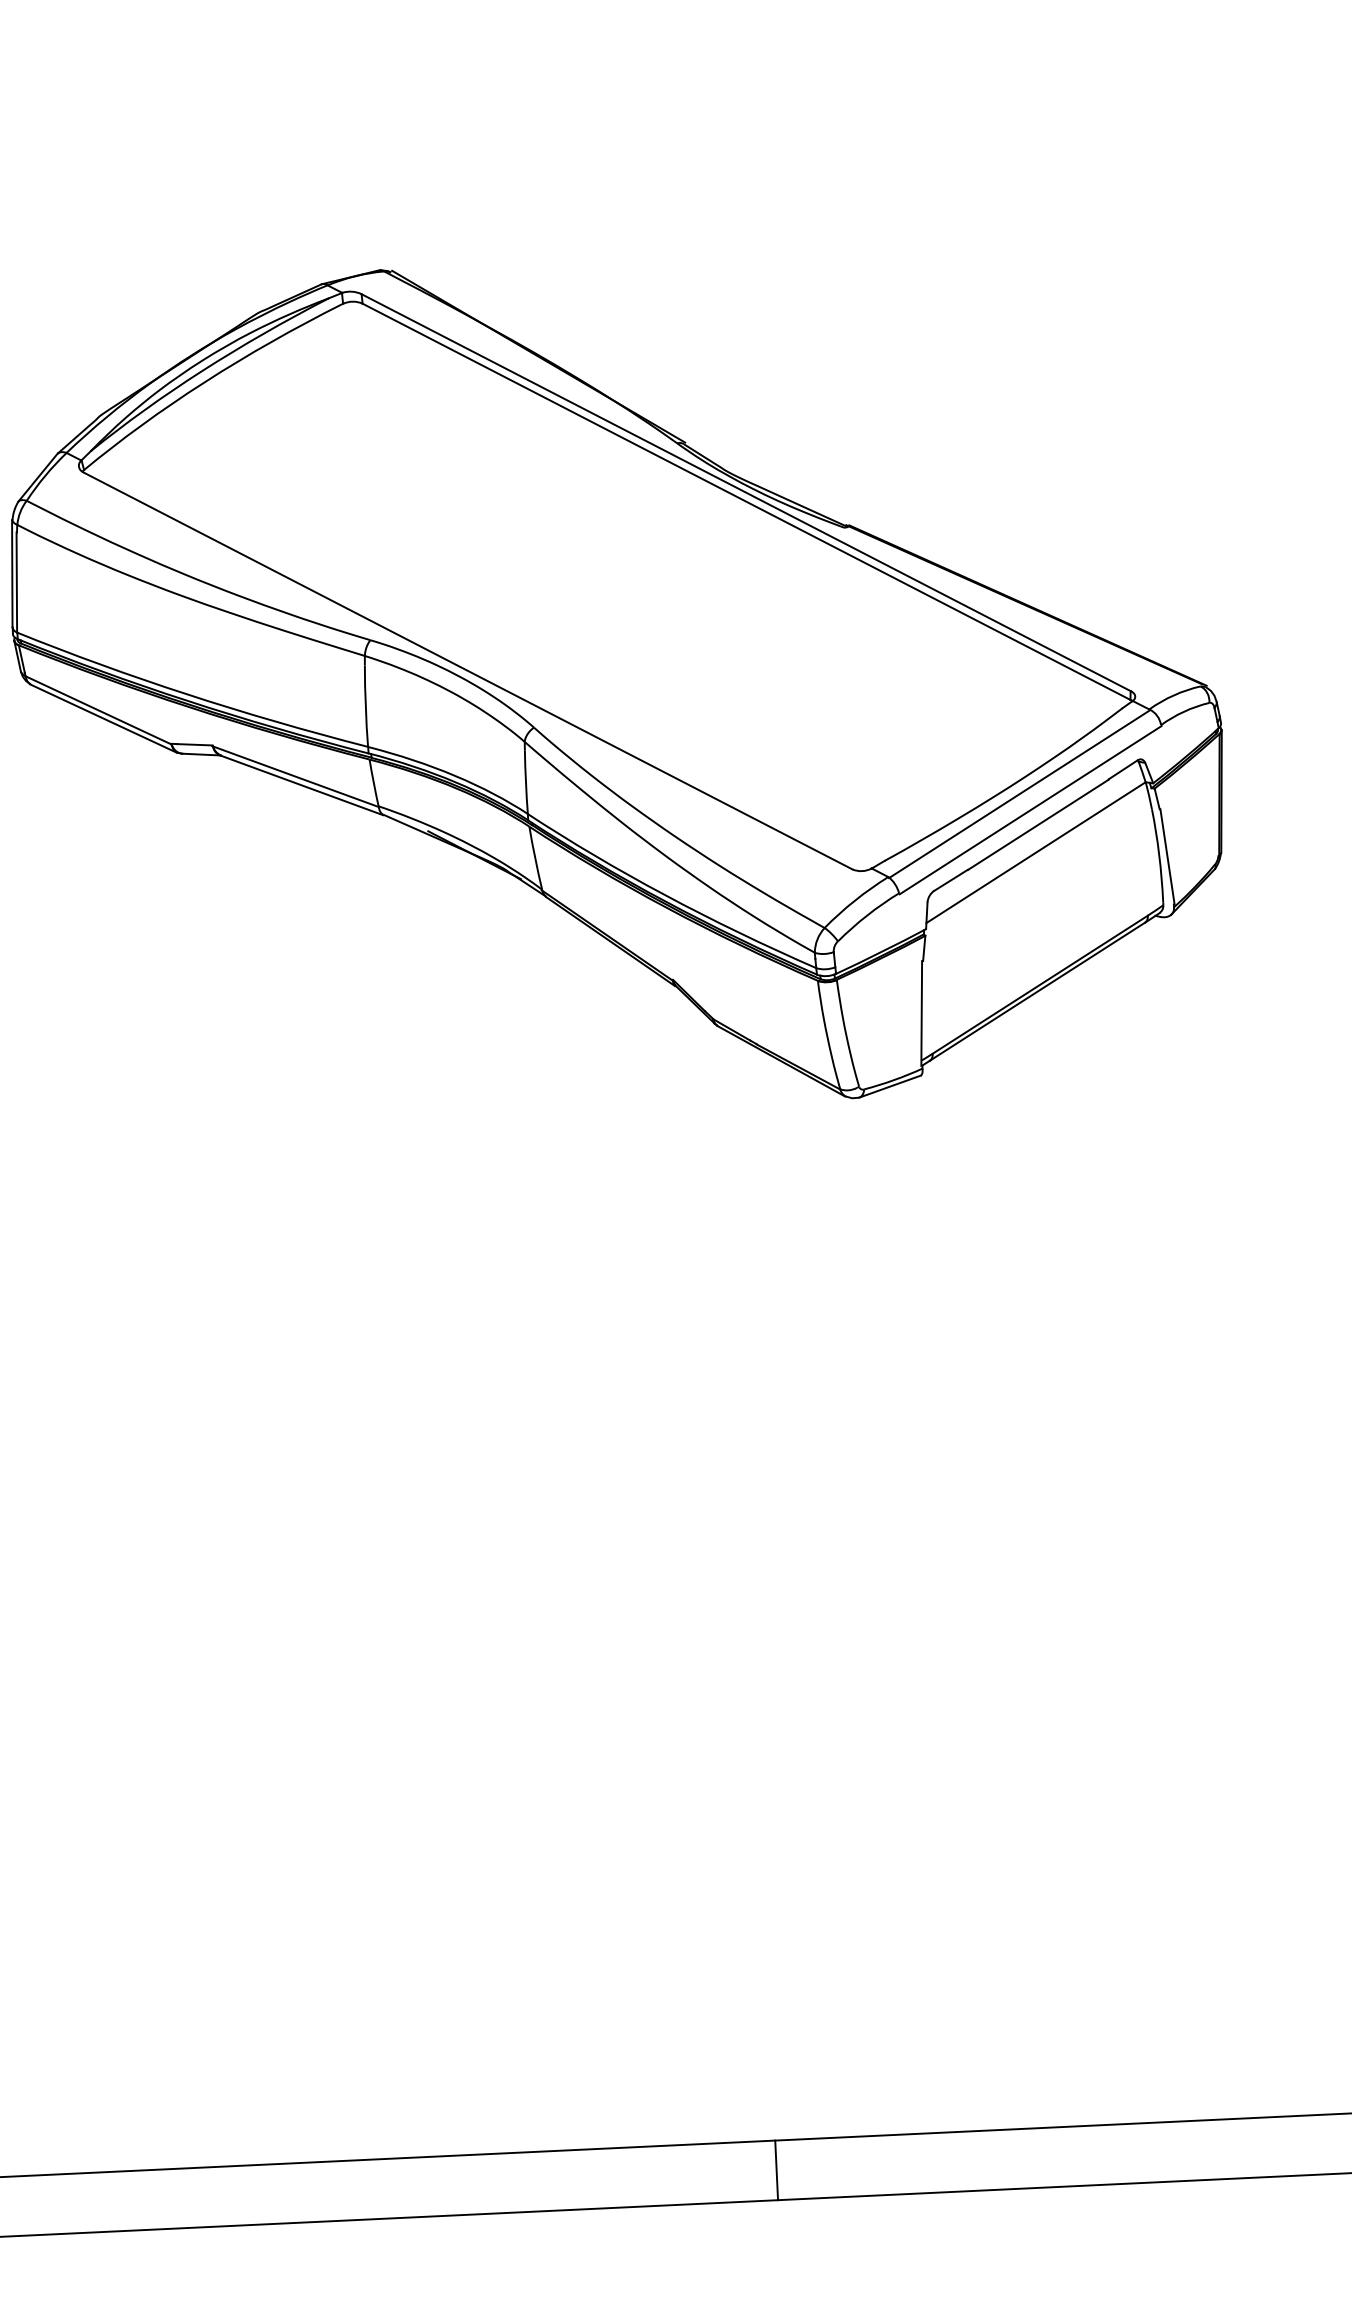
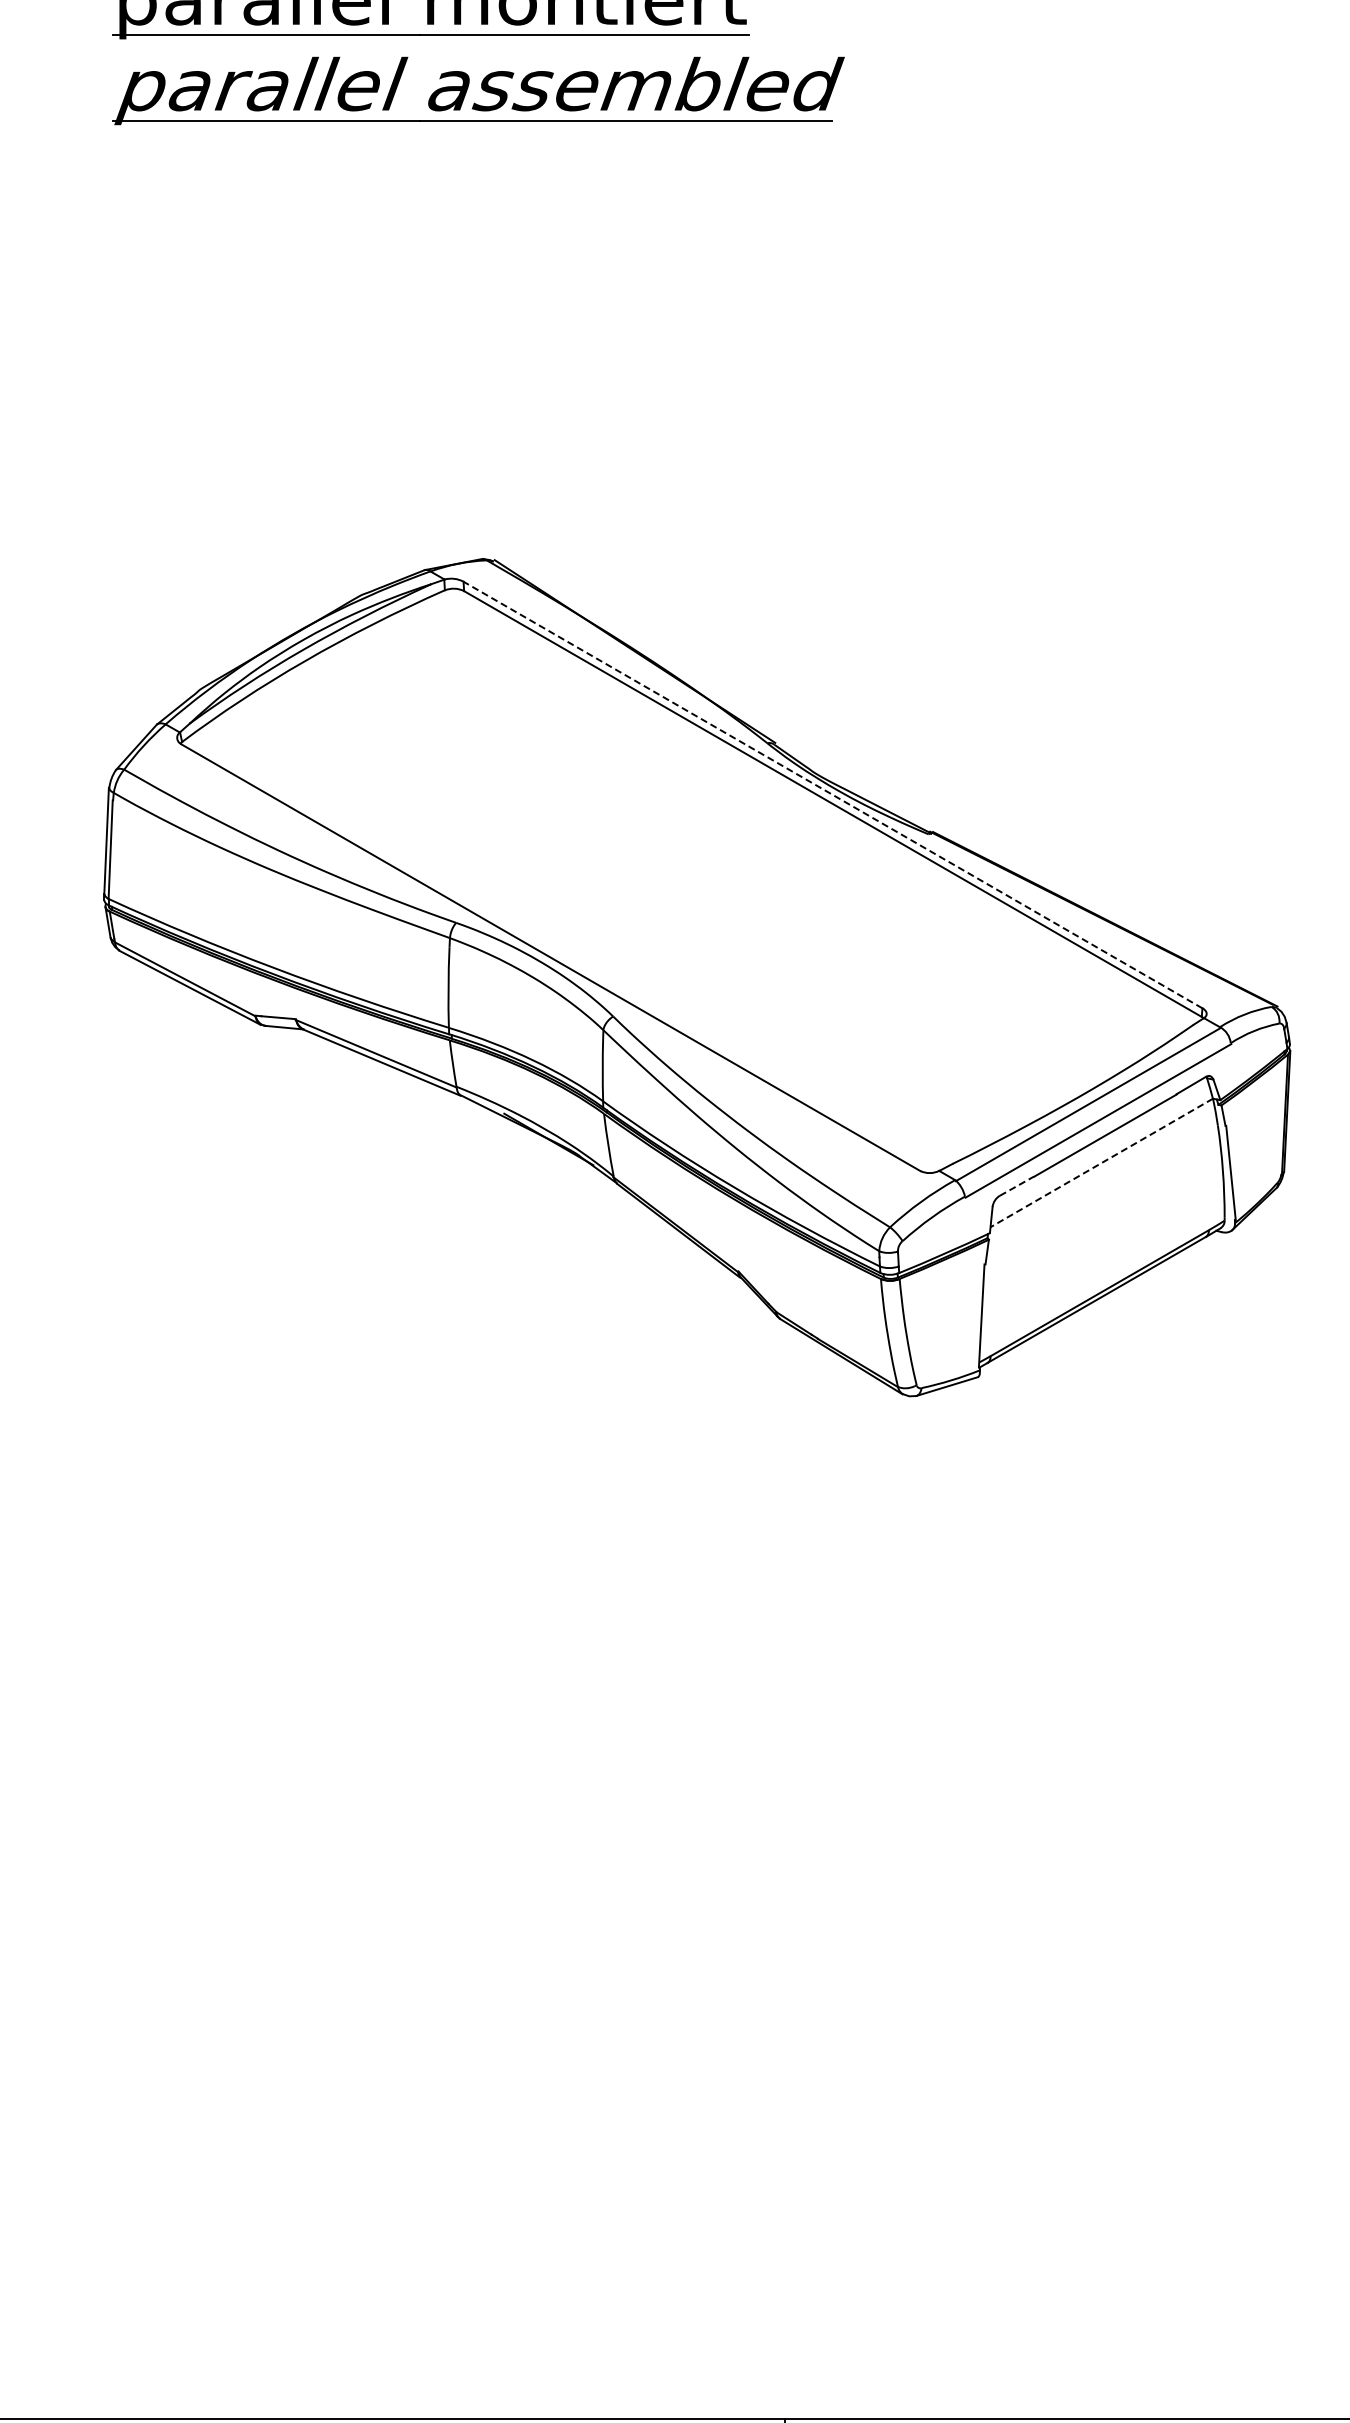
line: (745, 493) -> (832, 795), solid -> dashed
line: (1035, 853) -> (1101, 1163), solid -> dashed
line: (951, 879) -> (1017, 1185), solid -> dashed

